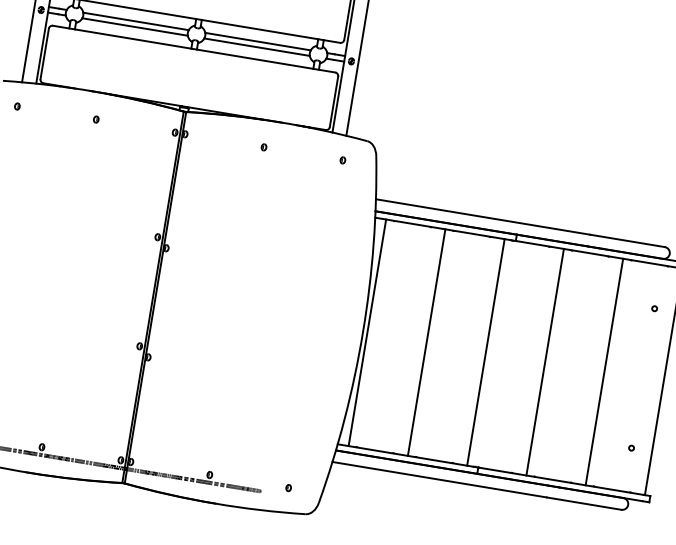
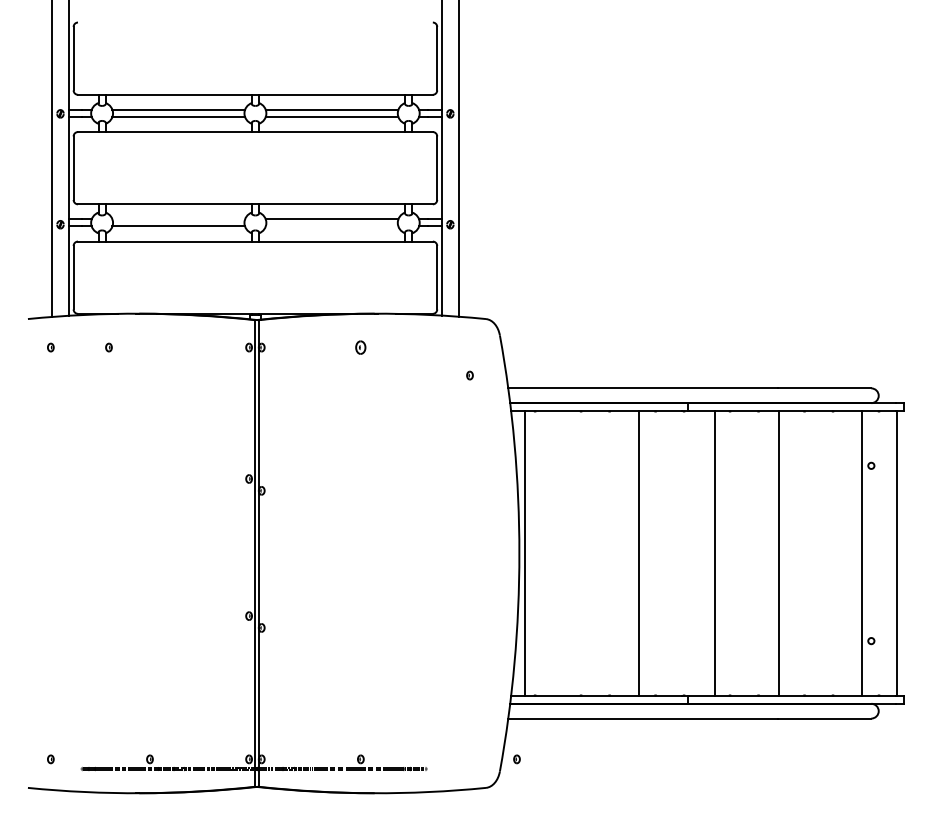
line: (135, 21) -> (178, 219), removed
line: (256, 47) -> (331, 226), removed
part: (95, 119) -> (108, 347), moved
part: (263, 147) -> (360, 347), size x1.6
part: (342, 160) -> (469, 375), moved
line: (426, 342) -> (639, 553), moved
line: (485, 352) -> (714, 553), moved
line: (545, 362) -> (779, 553), moved
line: (604, 372) -> (861, 553), moved
part: (288, 488) -> (516, 759), moved

